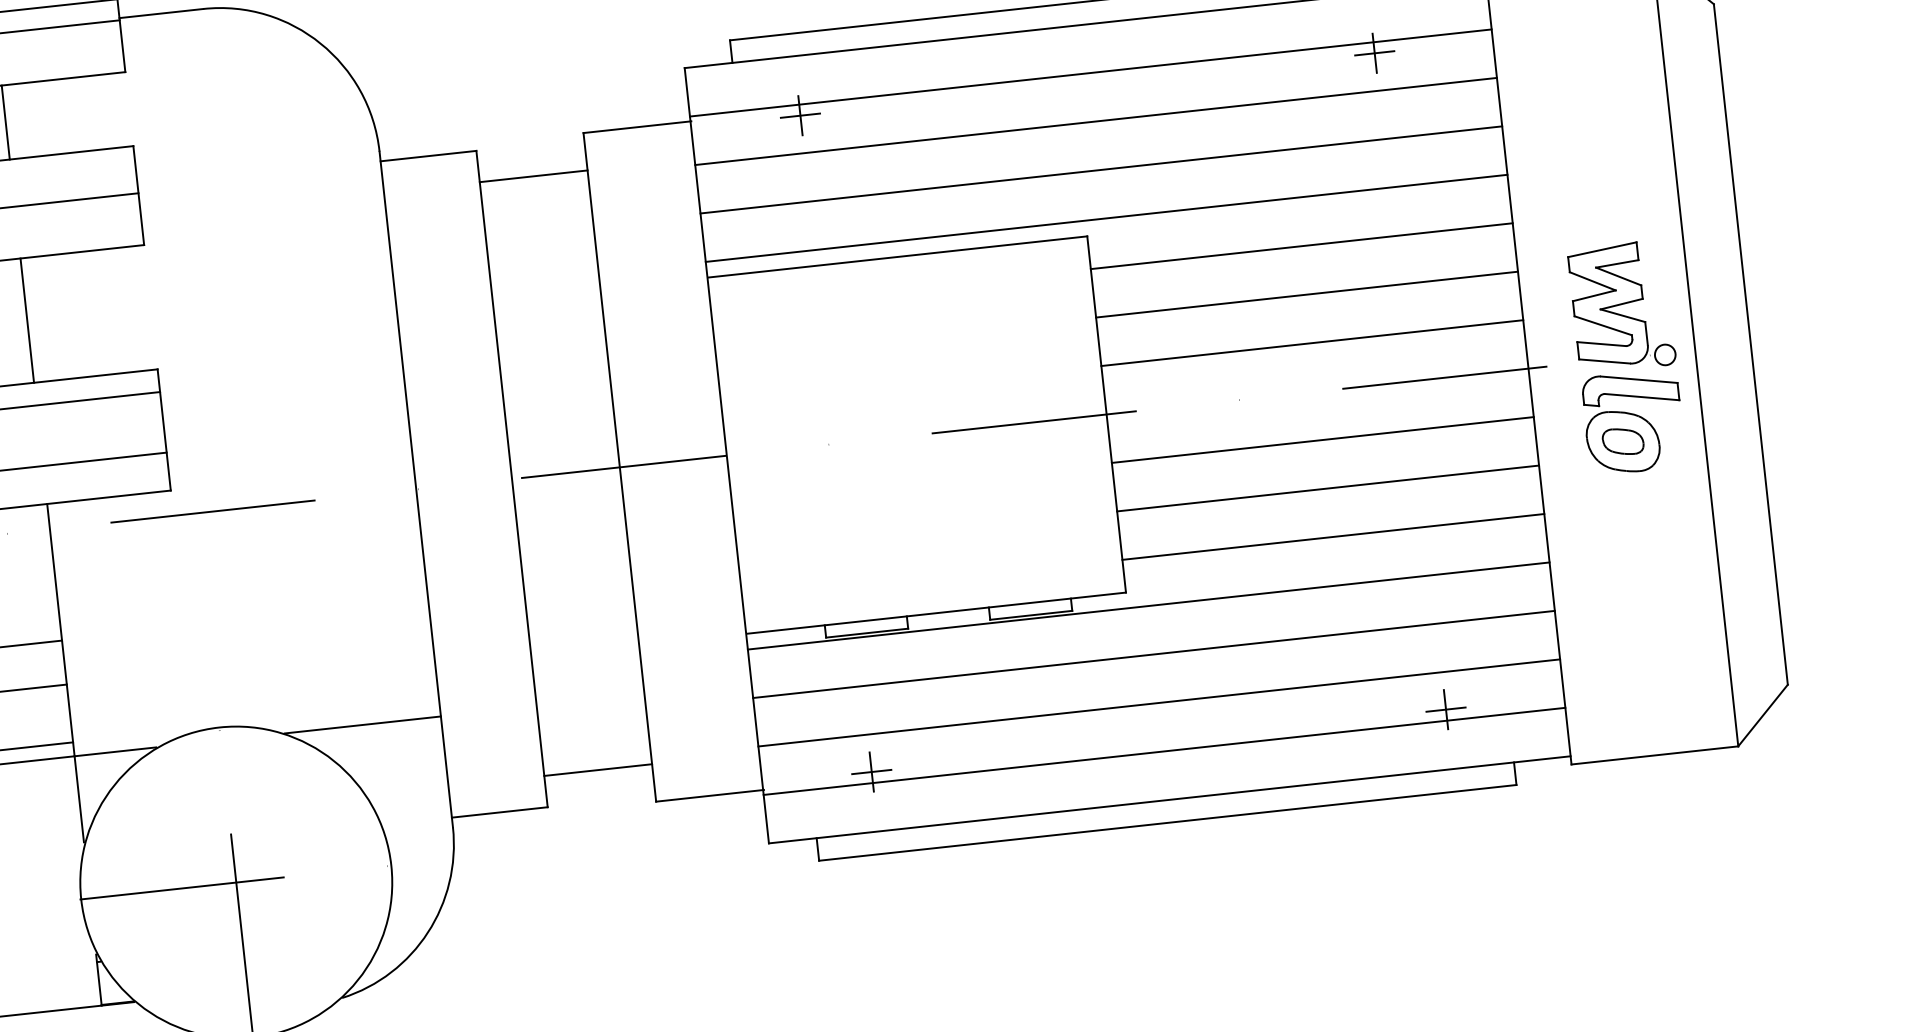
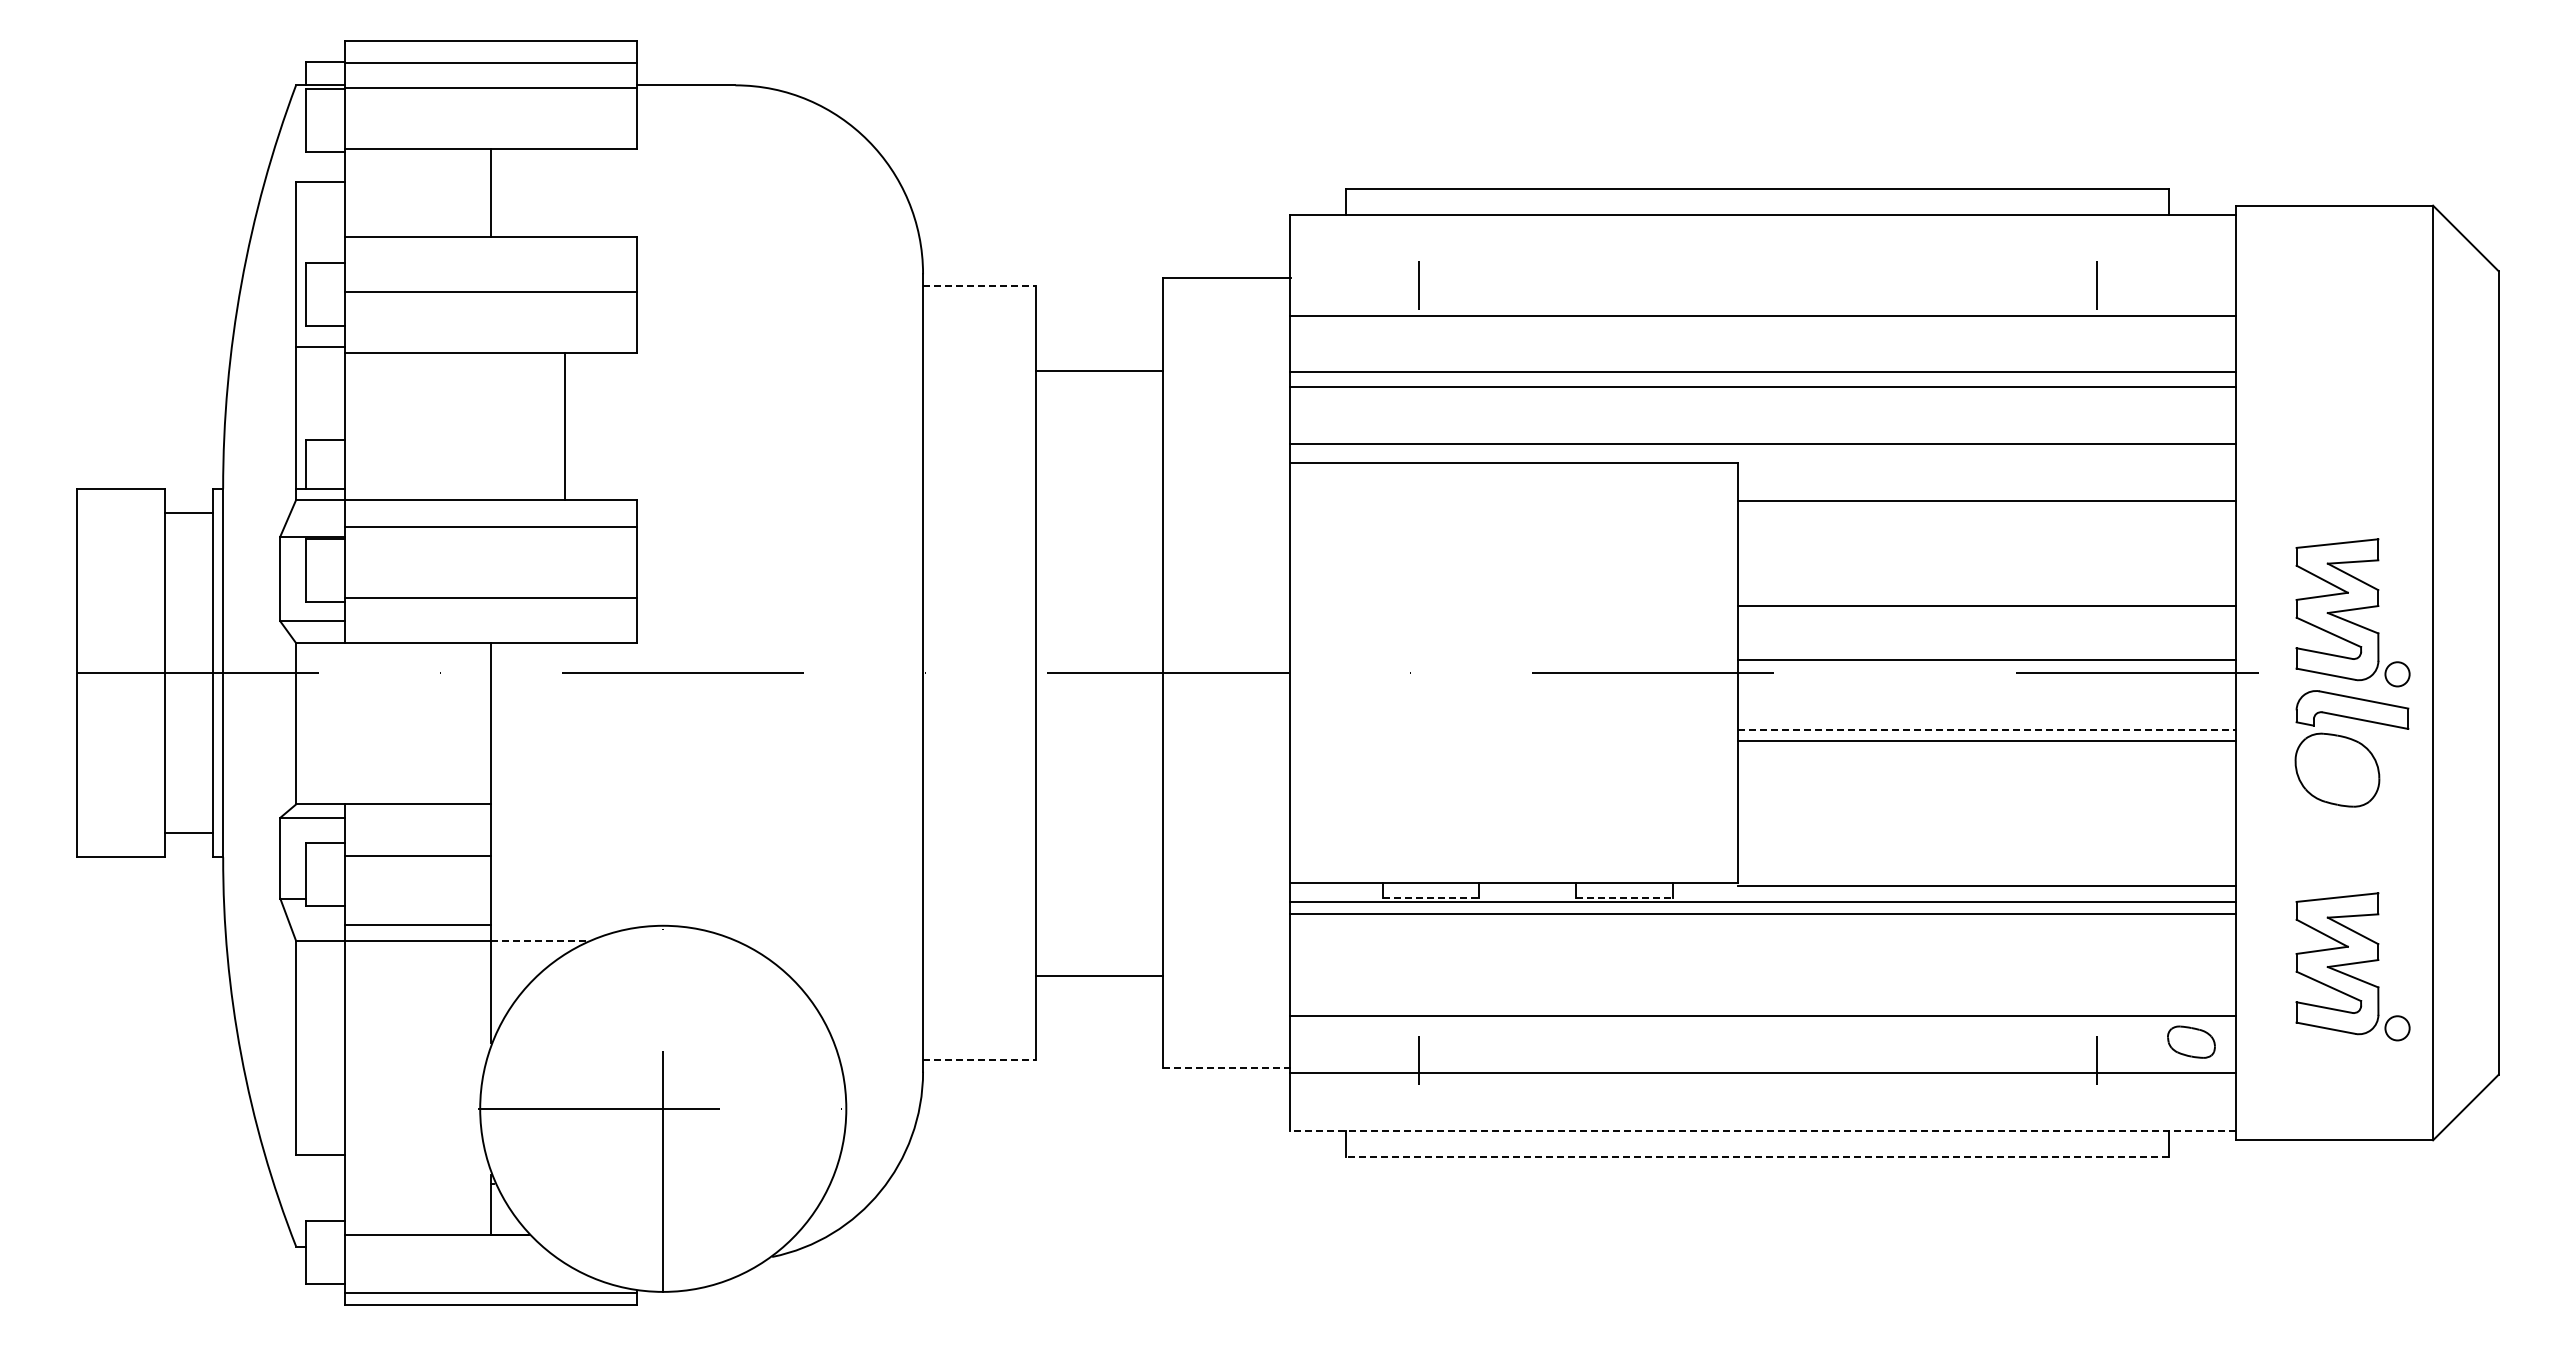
line: (1374, 53) -> (2096, 285), removed
line: (1090, 73) -> (1762, 315), moved
line: (800, 115) -> (1418, 285), removed
line: (1095, 121) -> (1762, 371), moved
line: (428, 156) -> (979, 285), solid -> dashed
line: (533, 176) -> (1099, 371), moved
line: (1307, 294) -> (1987, 605), moved
line: (27, 320) -> (564, 426), moved
line: (1312, 342) -> (1987, 659), moved
line: (1323, 440) -> (1987, 730), solid -> dashed
part: (1623, 441) -> (2191, 1041), moved
line: (1328, 488) -> (1987, 741), moved
line: (1333, 536) -> (1987, 885), moved
part: (1654, 606) -> (2352, 966), added
line: (1031, 615) -> (1625, 897), solid -> dashed
line: (867, 632) -> (1431, 897), solid -> dashed
line: (1153, 654) -> (1762, 914), moved
line: (1445, 709) -> (2096, 1060), removed
line: (362, 725) -> (830, 941), removed
line: (116, 752) -> (539, 941), solid -> dashed
line: (597, 770) -> (1099, 976), moved
line: (871, 772) -> (1418, 1060), removed
line: (710, 795) -> (1227, 1067), solid -> dashed
line: (1169, 799) -> (1762, 1130), solid -> dashed
line: (499, 812) -> (979, 1060), solid -> dashed
line: (1167, 823) -> (1757, 1157), solid -> dashed

